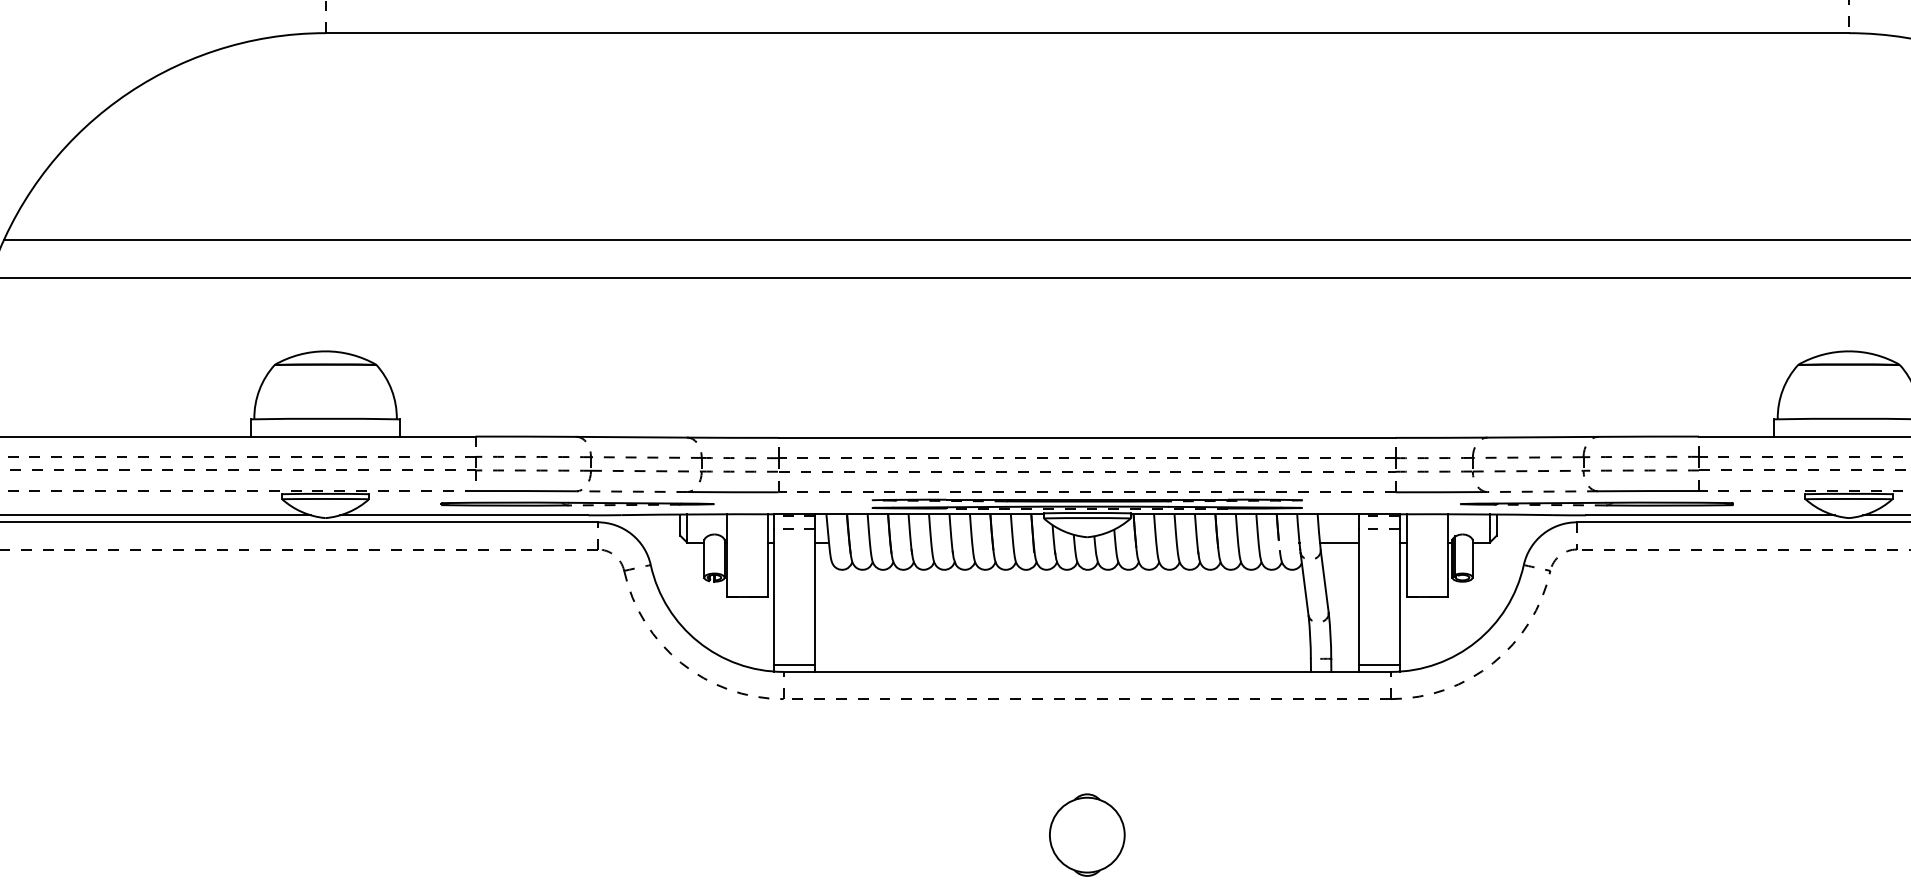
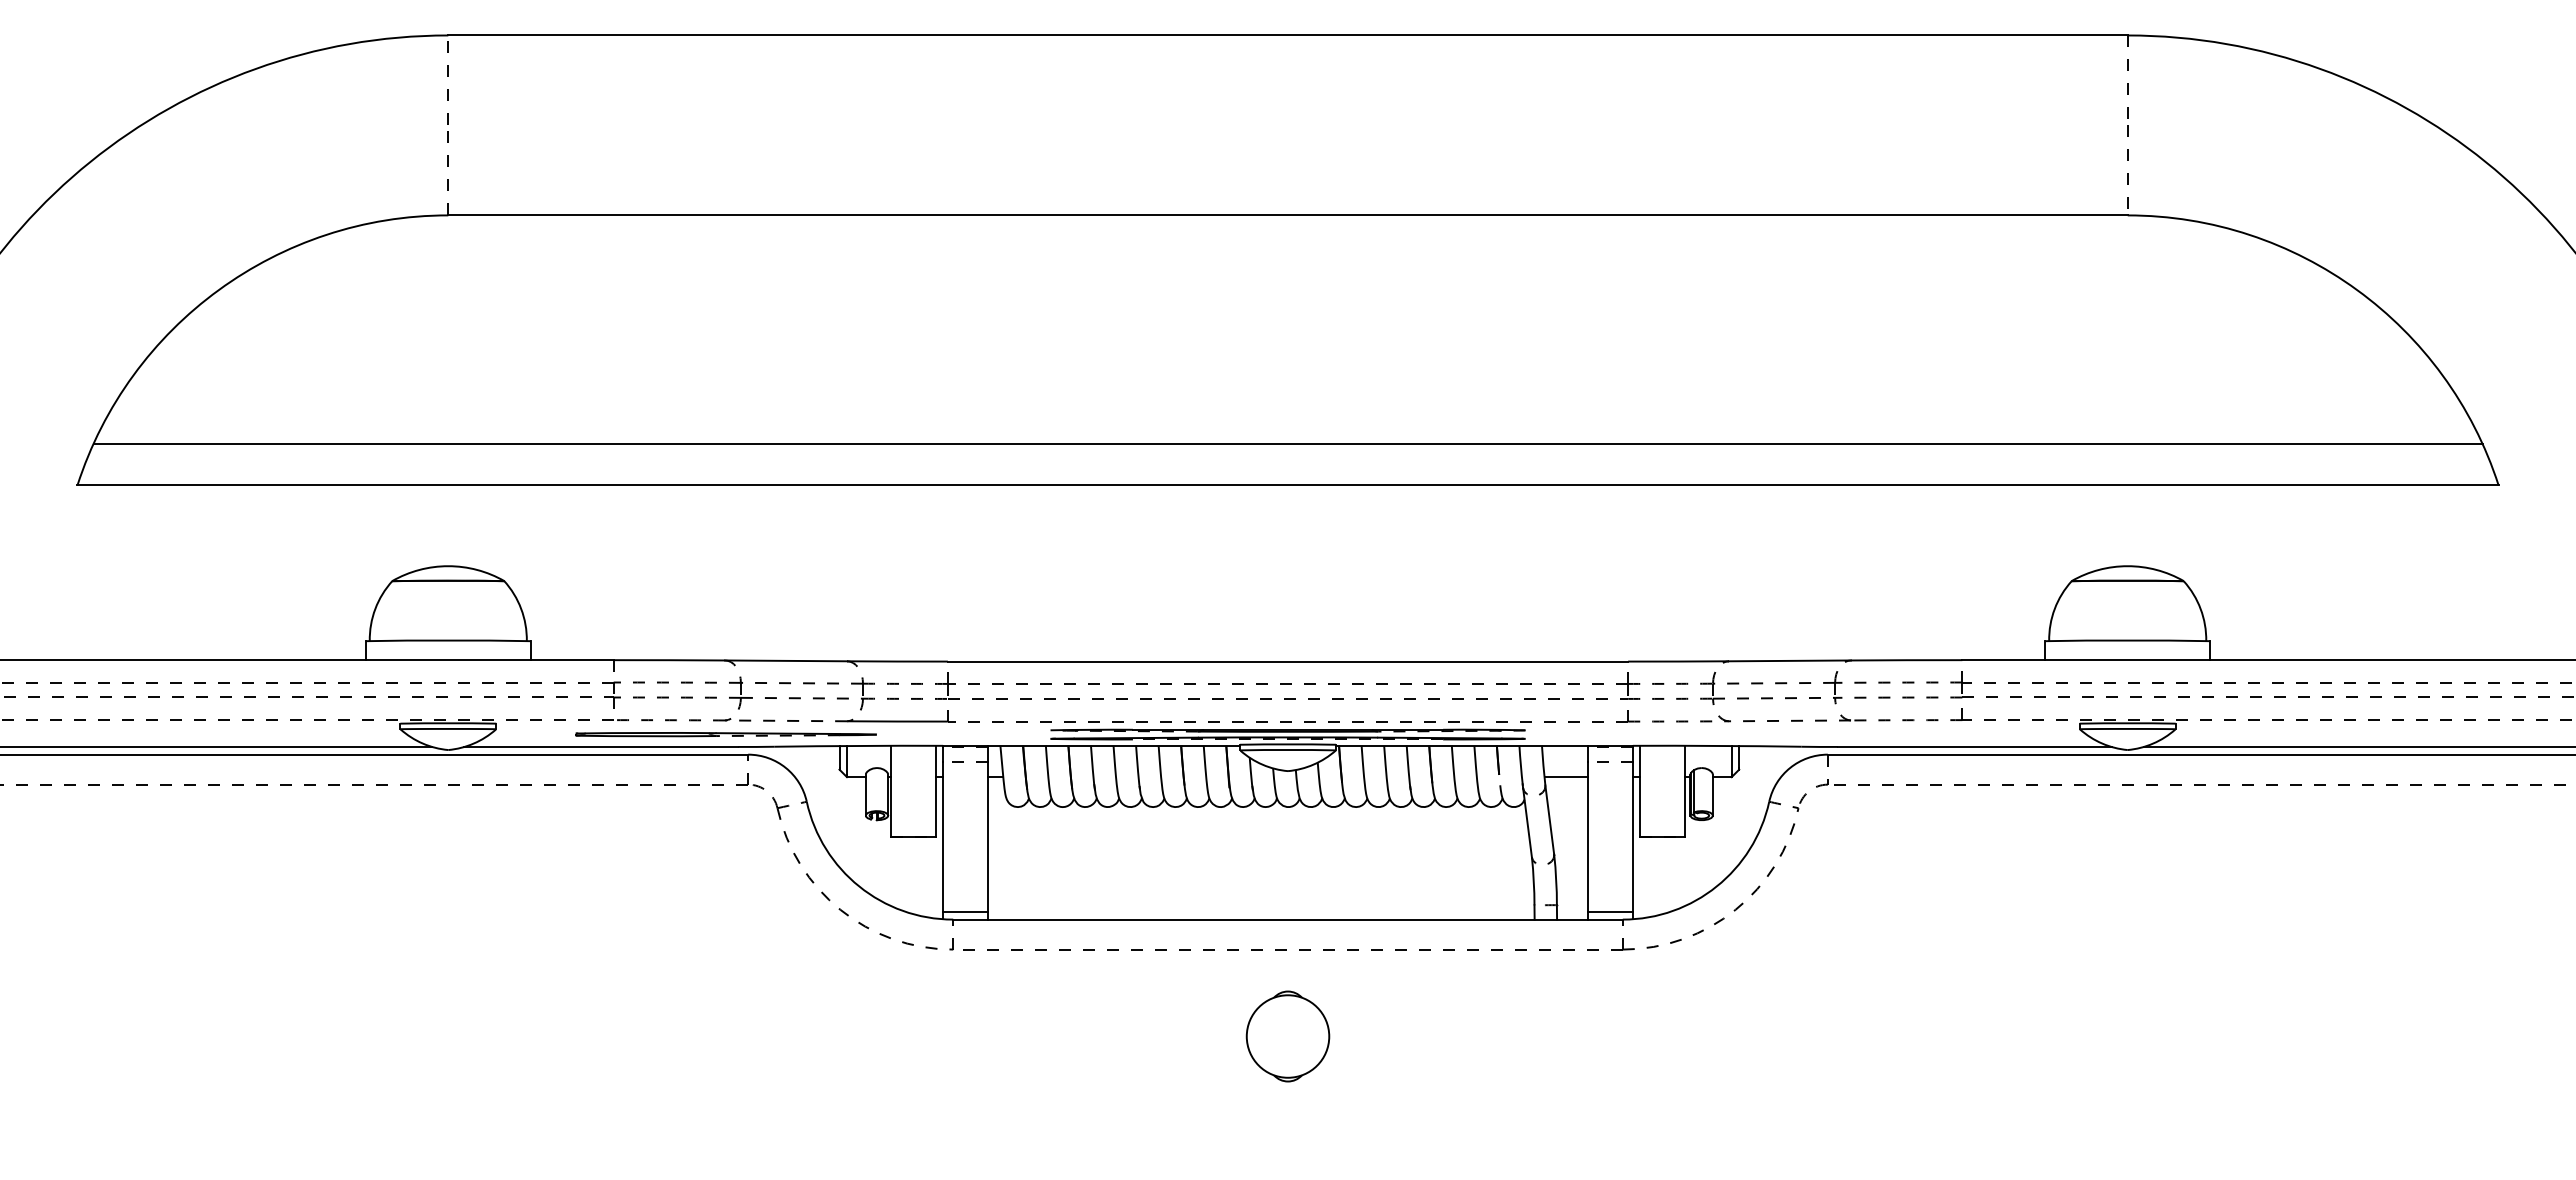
arc: (526, 491) -> (669, 720), solid -> dashed
arc: (1648, 491) -> (1906, 720), solid -> dashed
arc: (1441, 492) -> (1678, 721), solid -> dashed
part: (1596, 504) -> (1849, 734), removed
part: (1086, 835) -> (1287, 1036), moved

